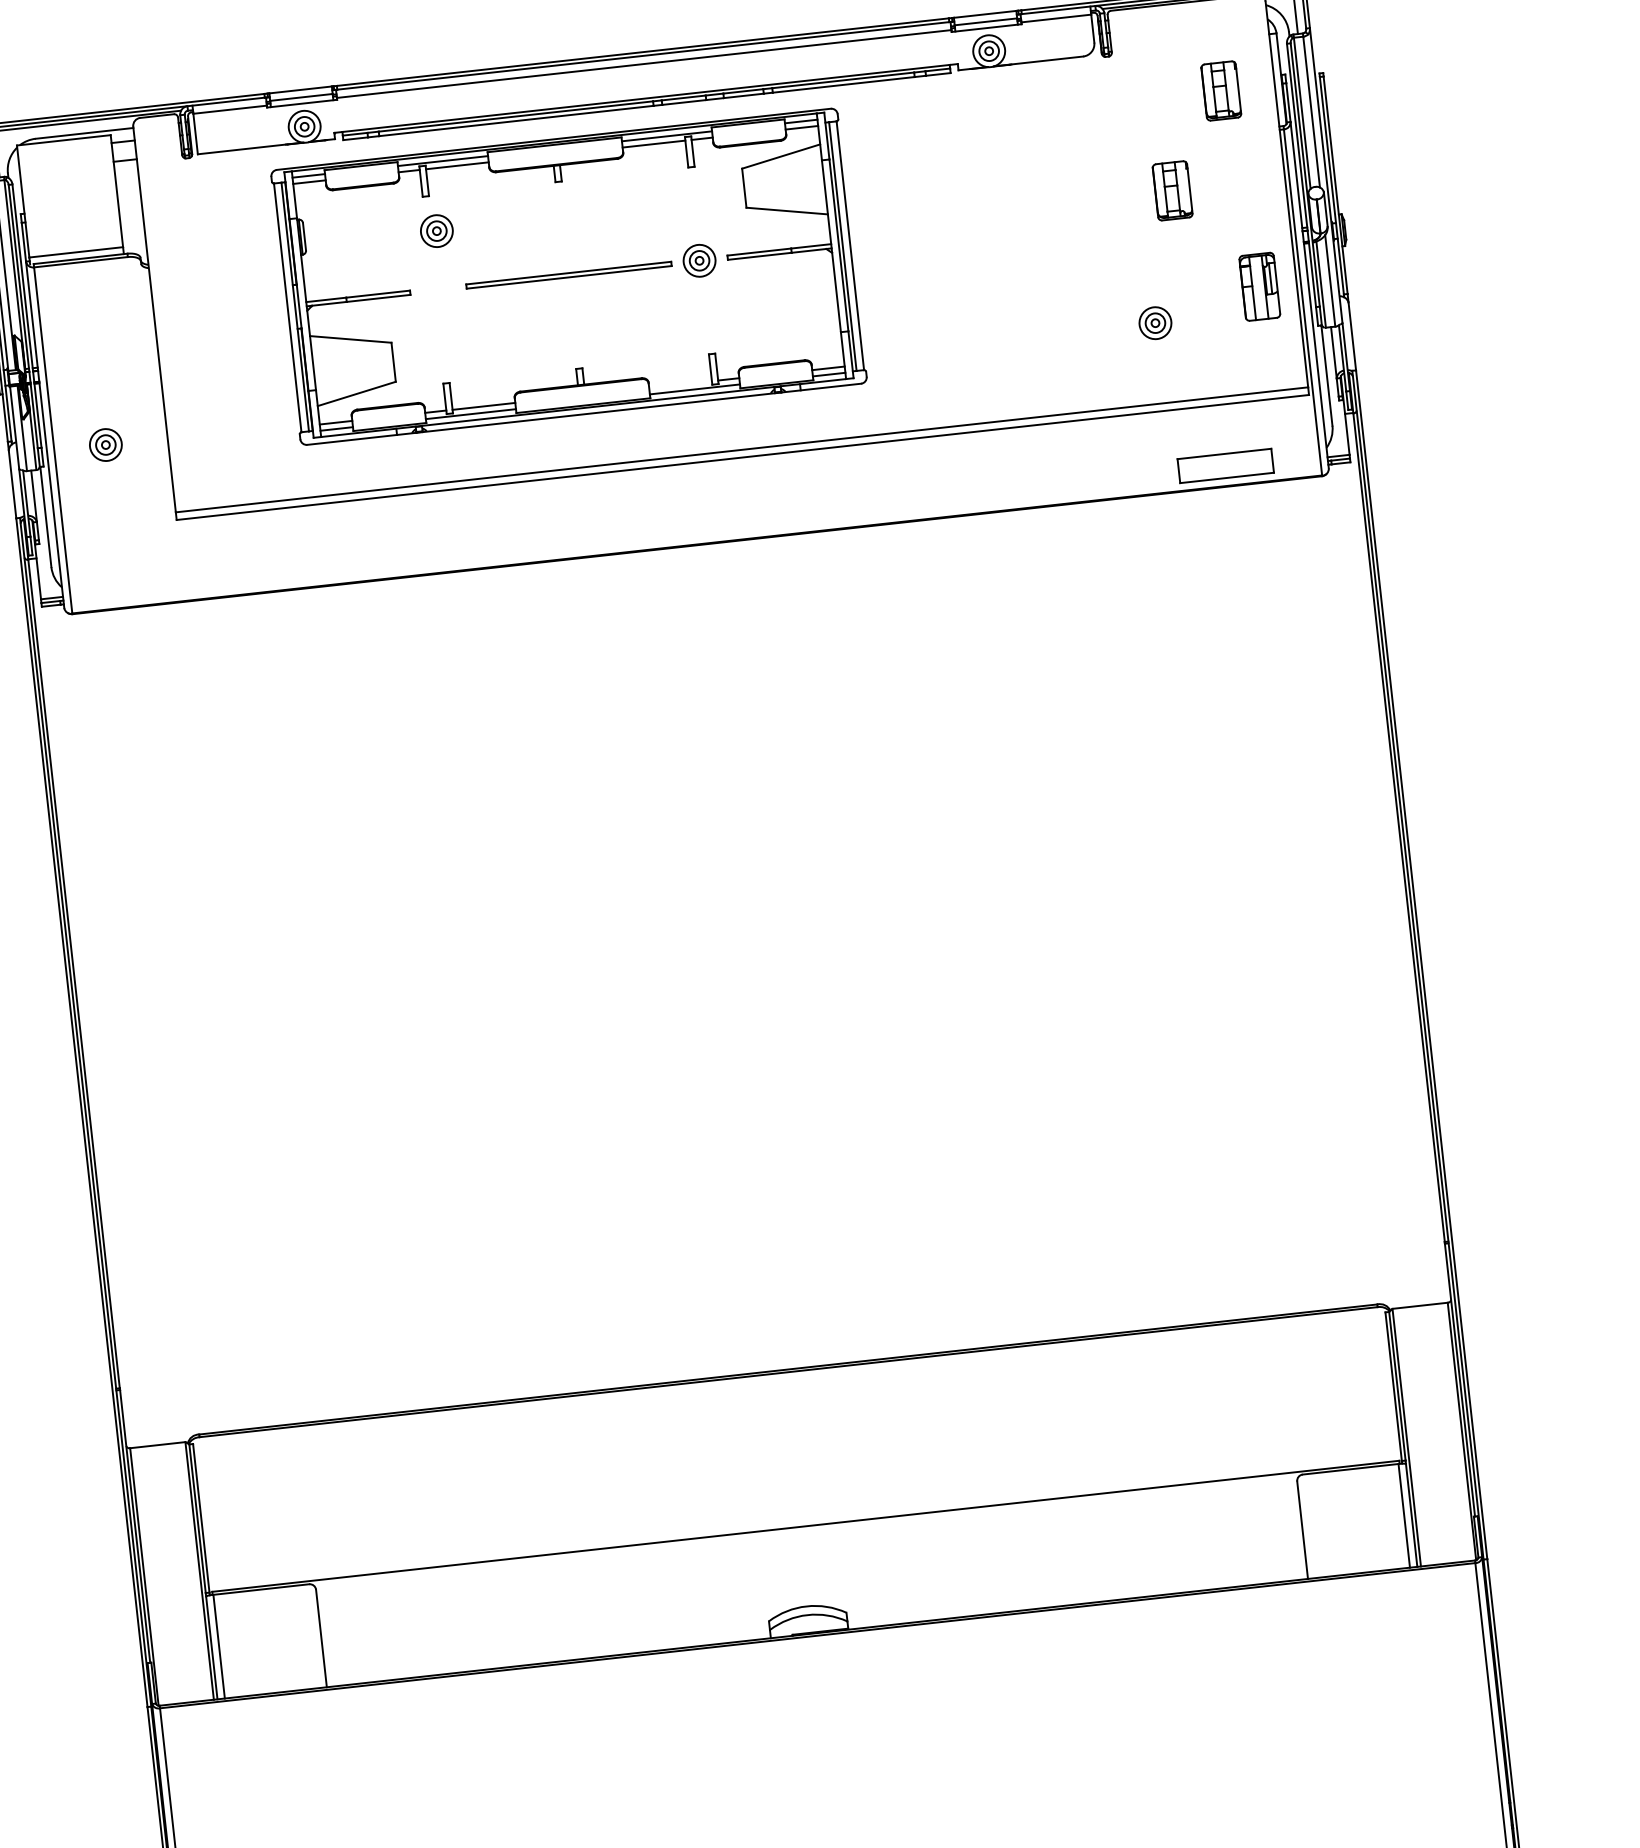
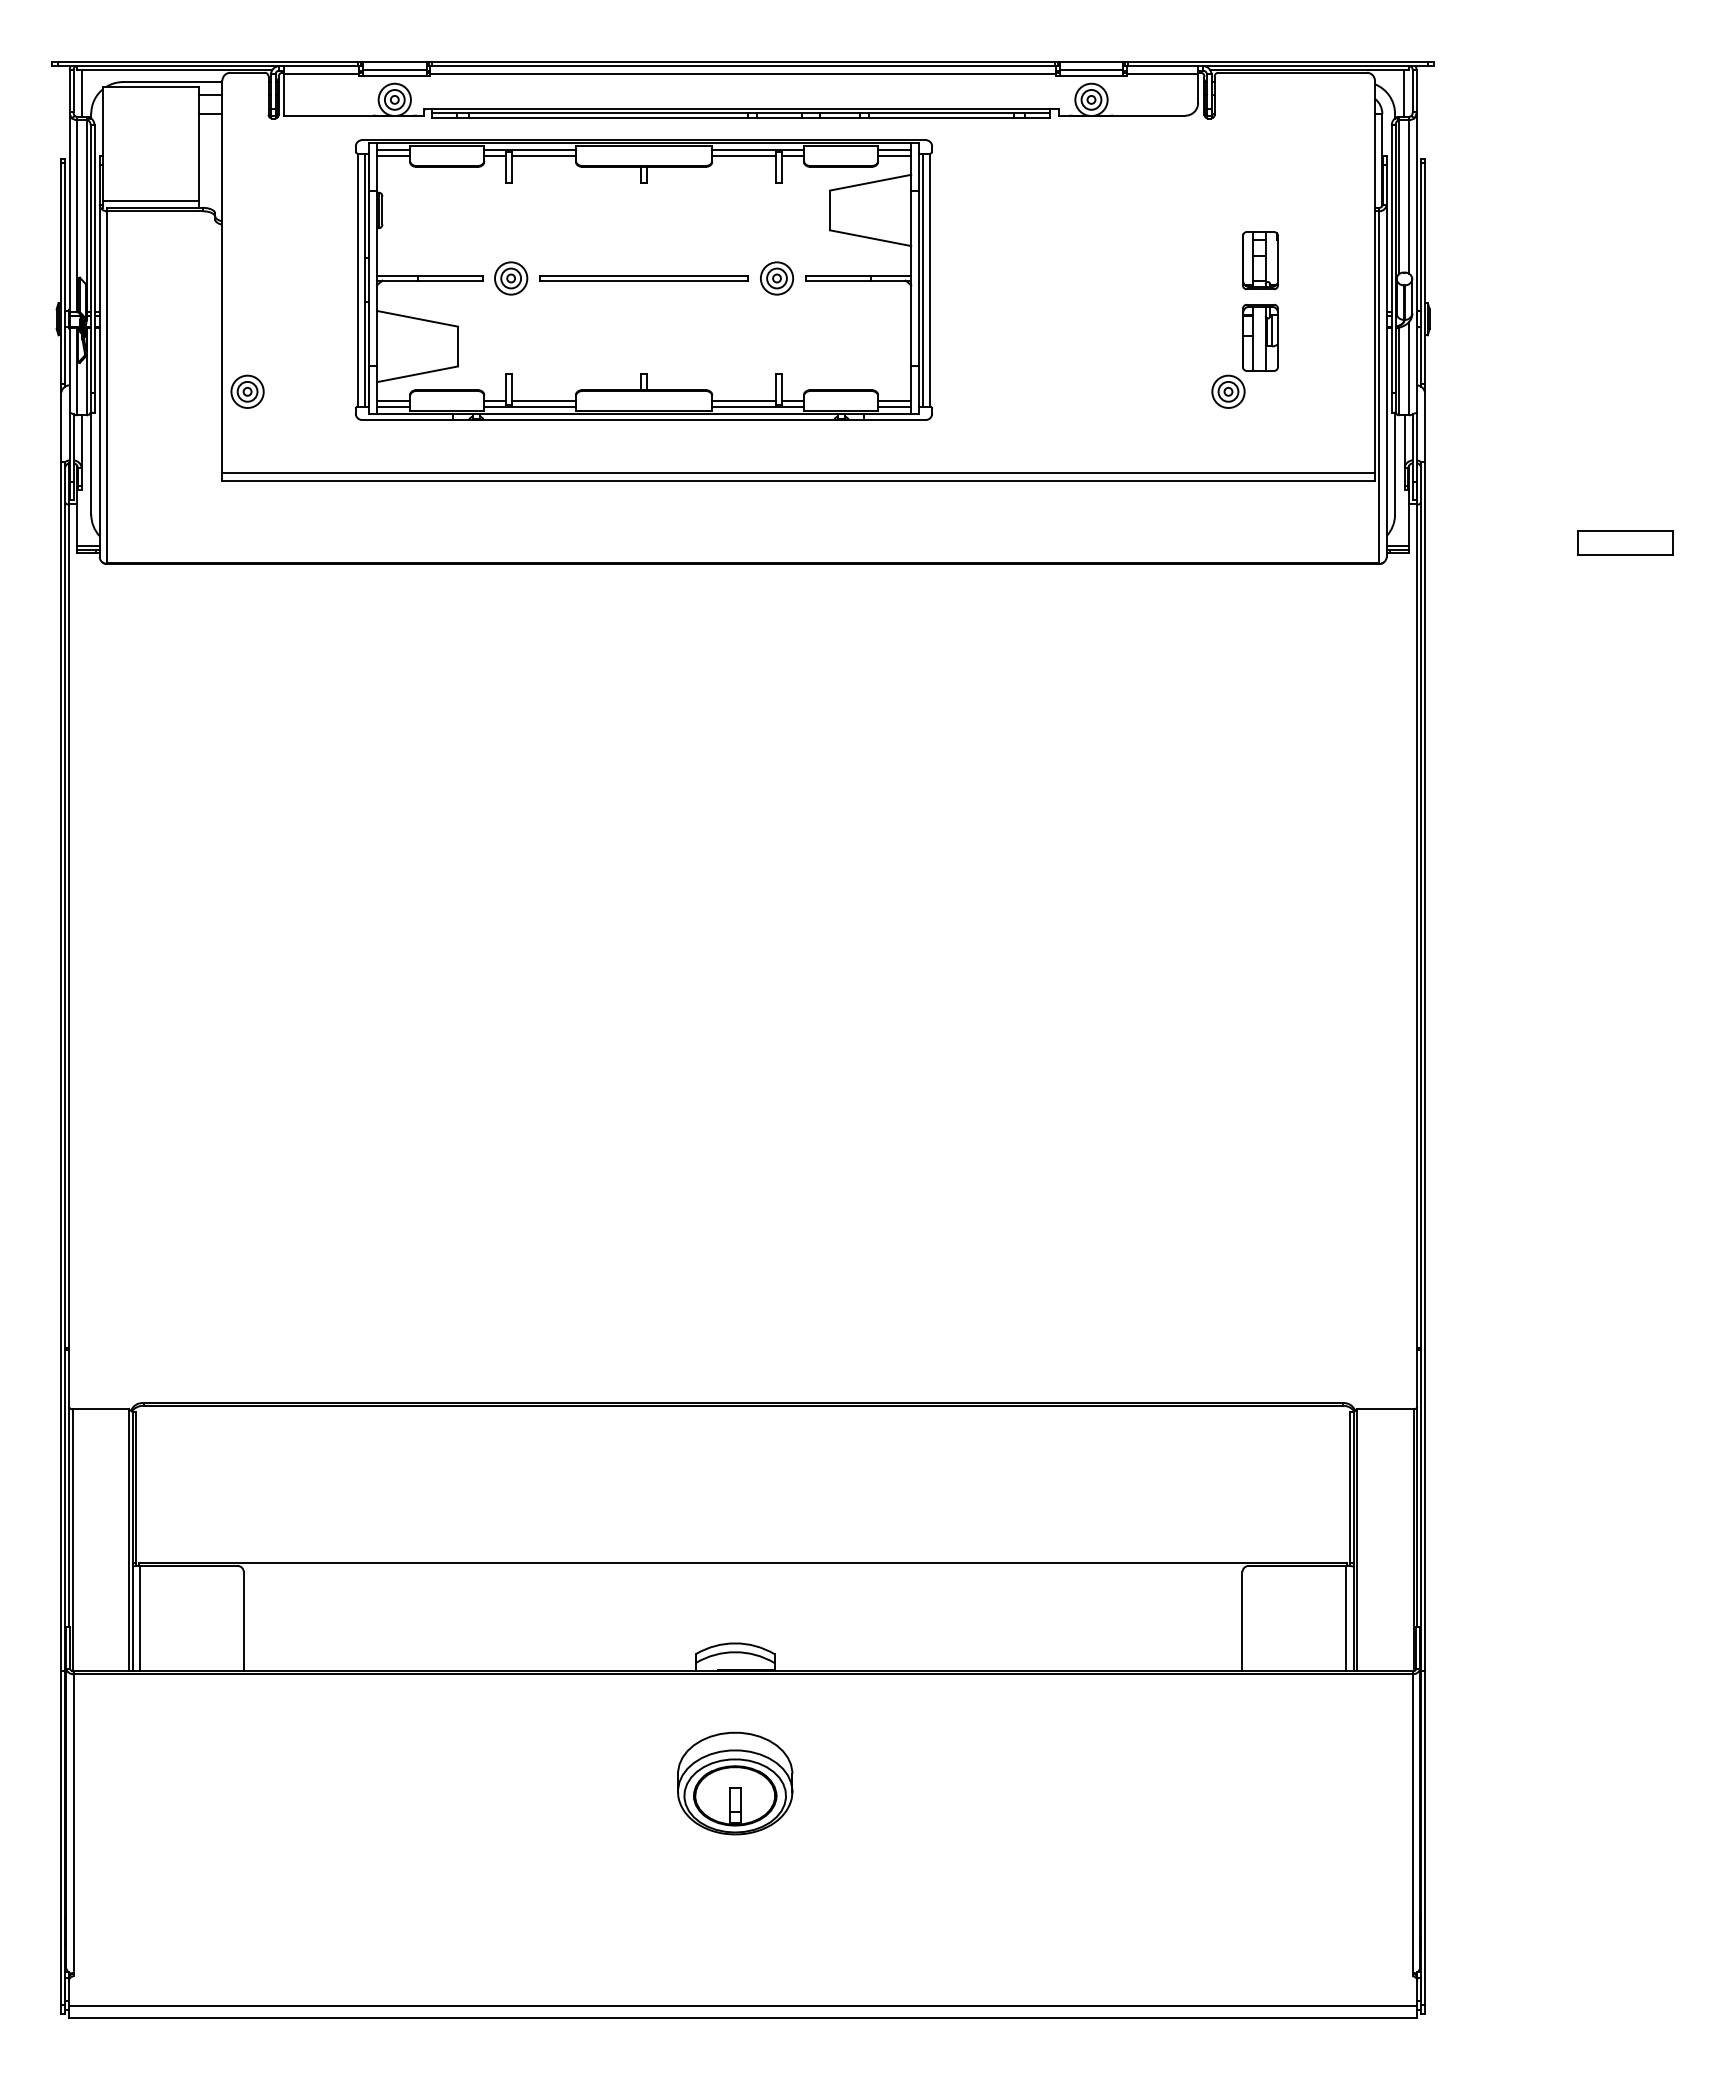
part: (1221, 90) -> (1320, 165), removed
part: (437, 231) -> (511, 278), moved
part: (1259, 286) -> (1260, 337), moved
line: (680, 384) -> (744, 400), added
part: (105, 444) -> (247, 391), moved
part: (1225, 465) -> (1625, 542), moved
part: (822, 1744) -> (735, 1783), added

